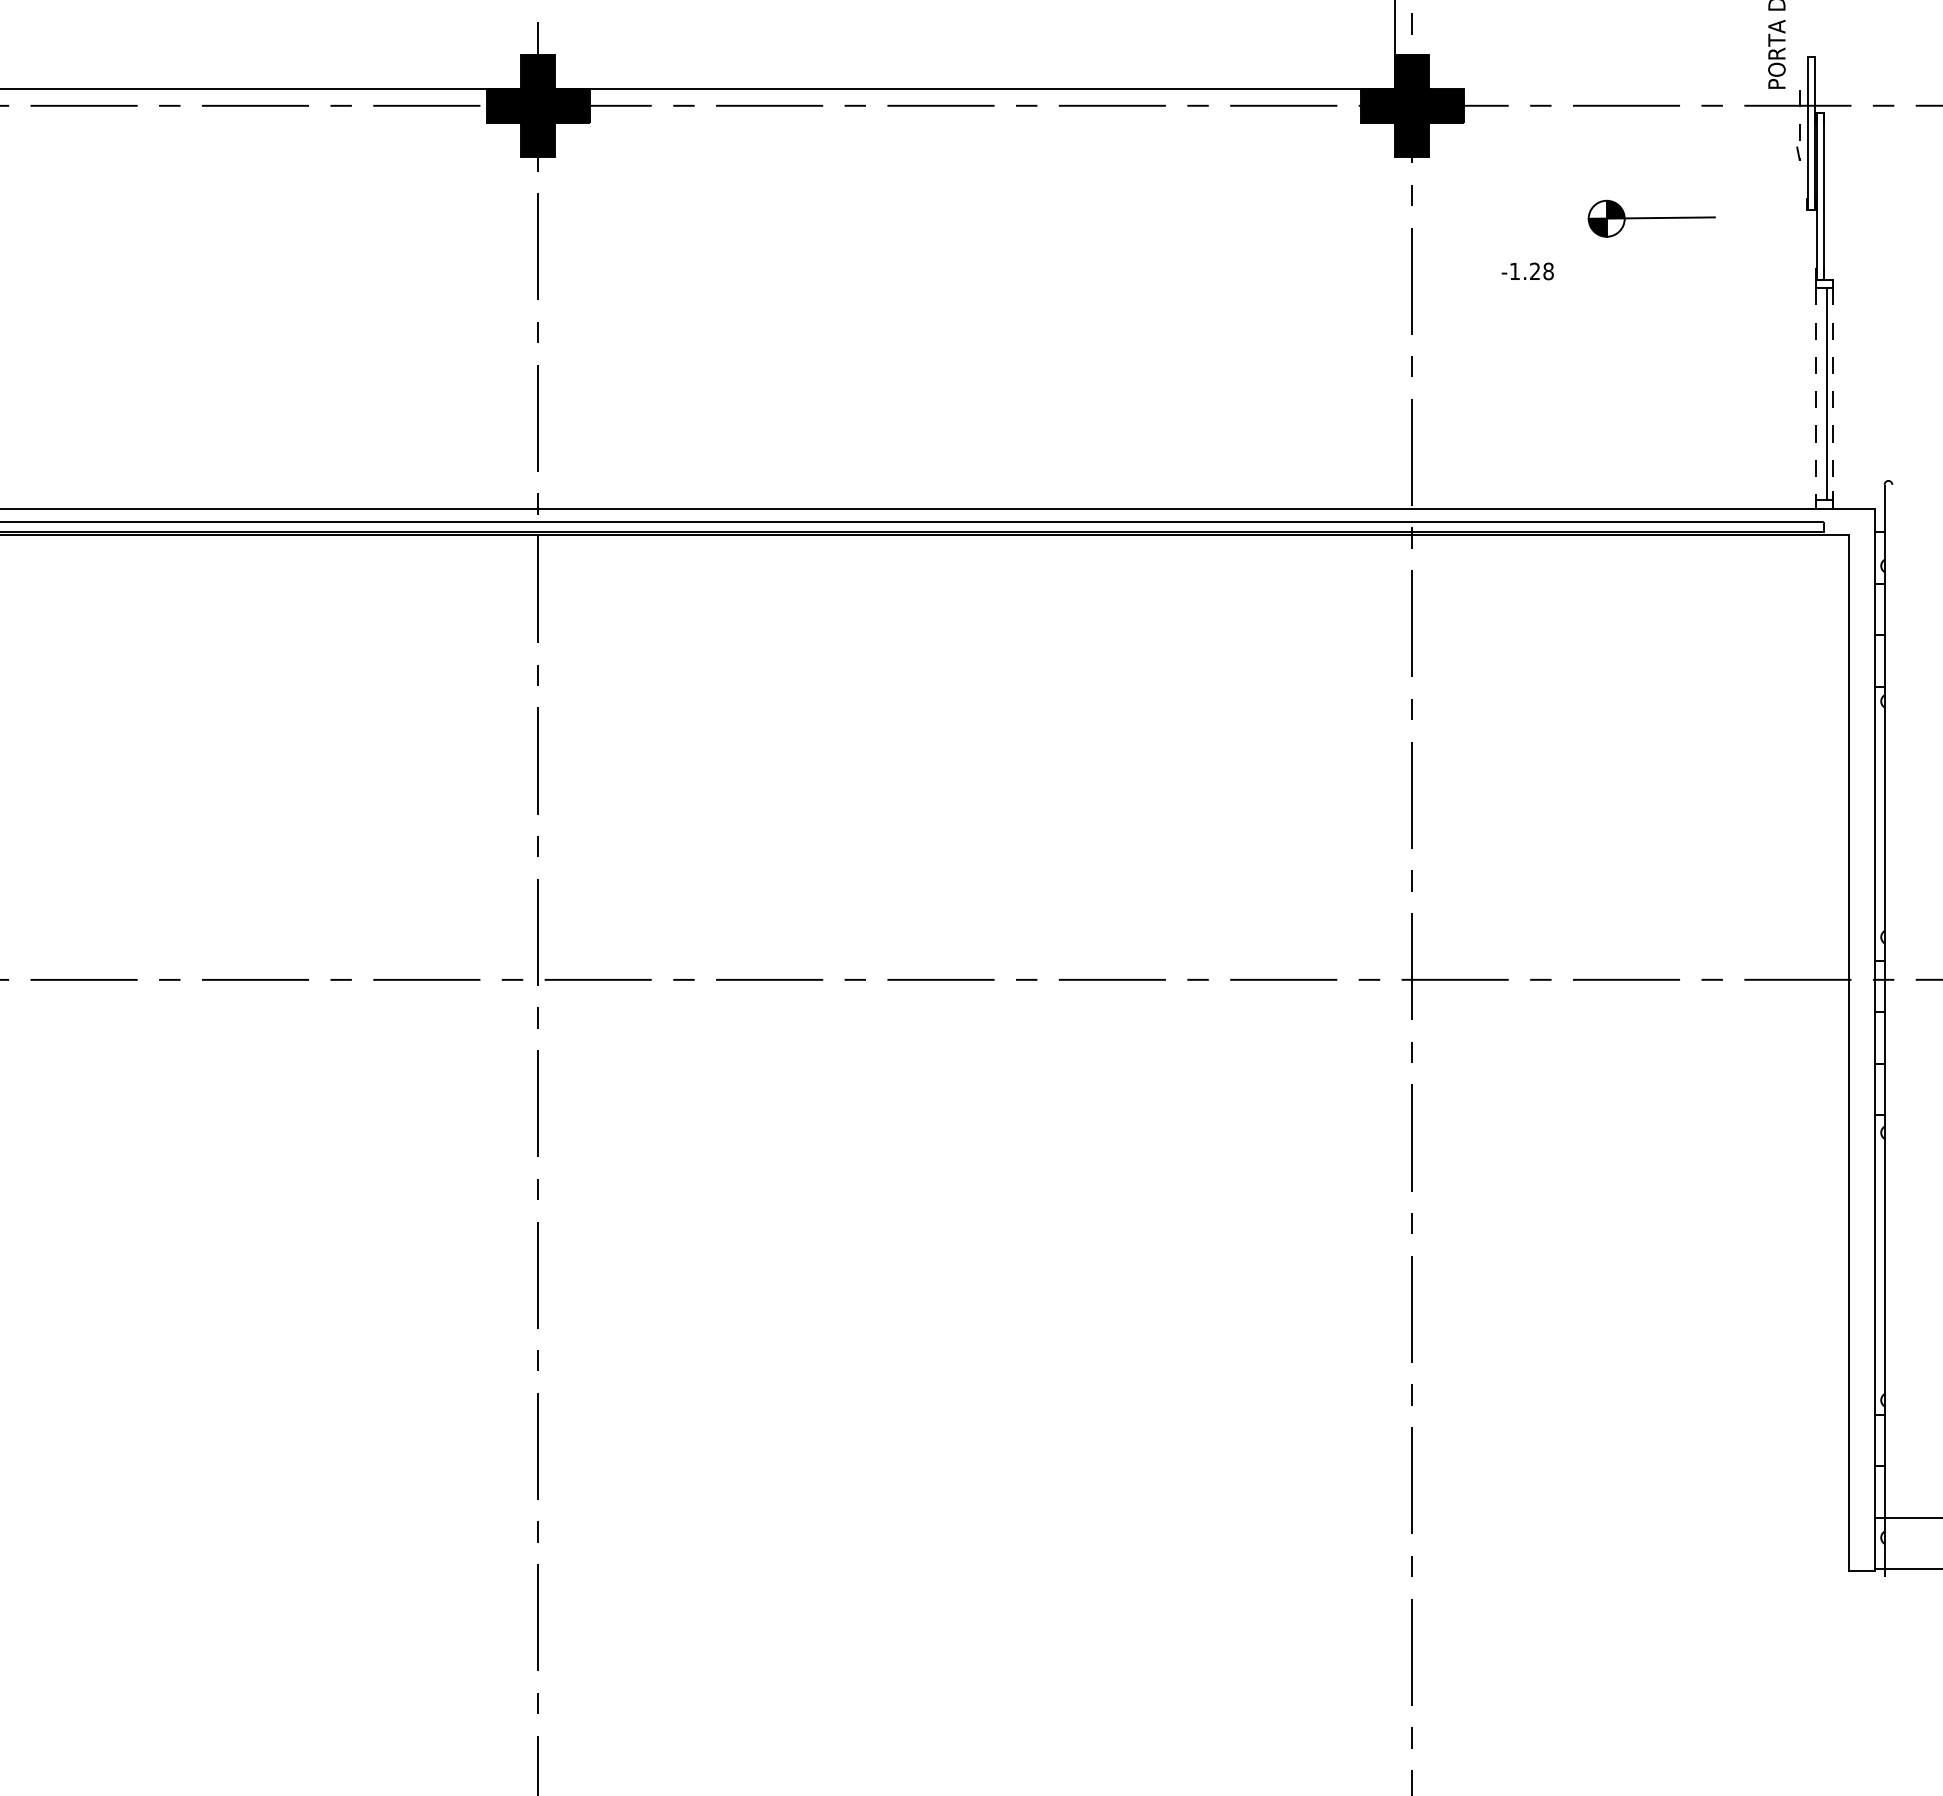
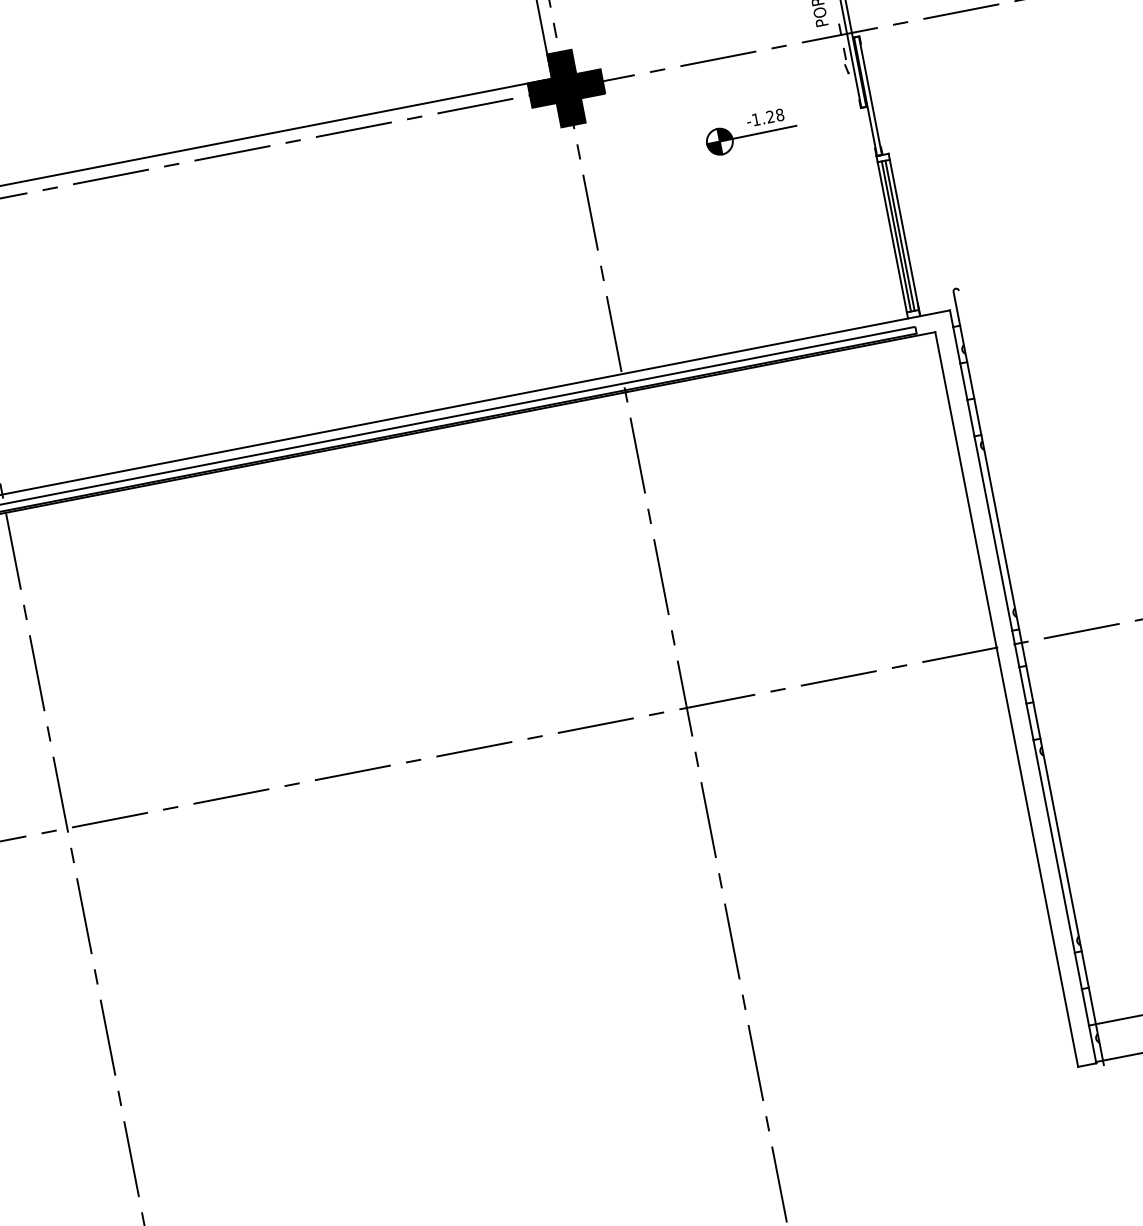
text: (1527, 271) -> (765, 117), moved
line: (1815, 394) -> (892, 237), dashed -> solid
line: (1821, 394) -> (896, 236), added
line: (1832, 394) -> (904, 235), dashed -> solid

